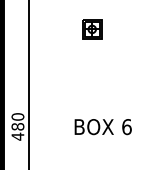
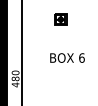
text: (103, 126) -> (67, 57), moved

